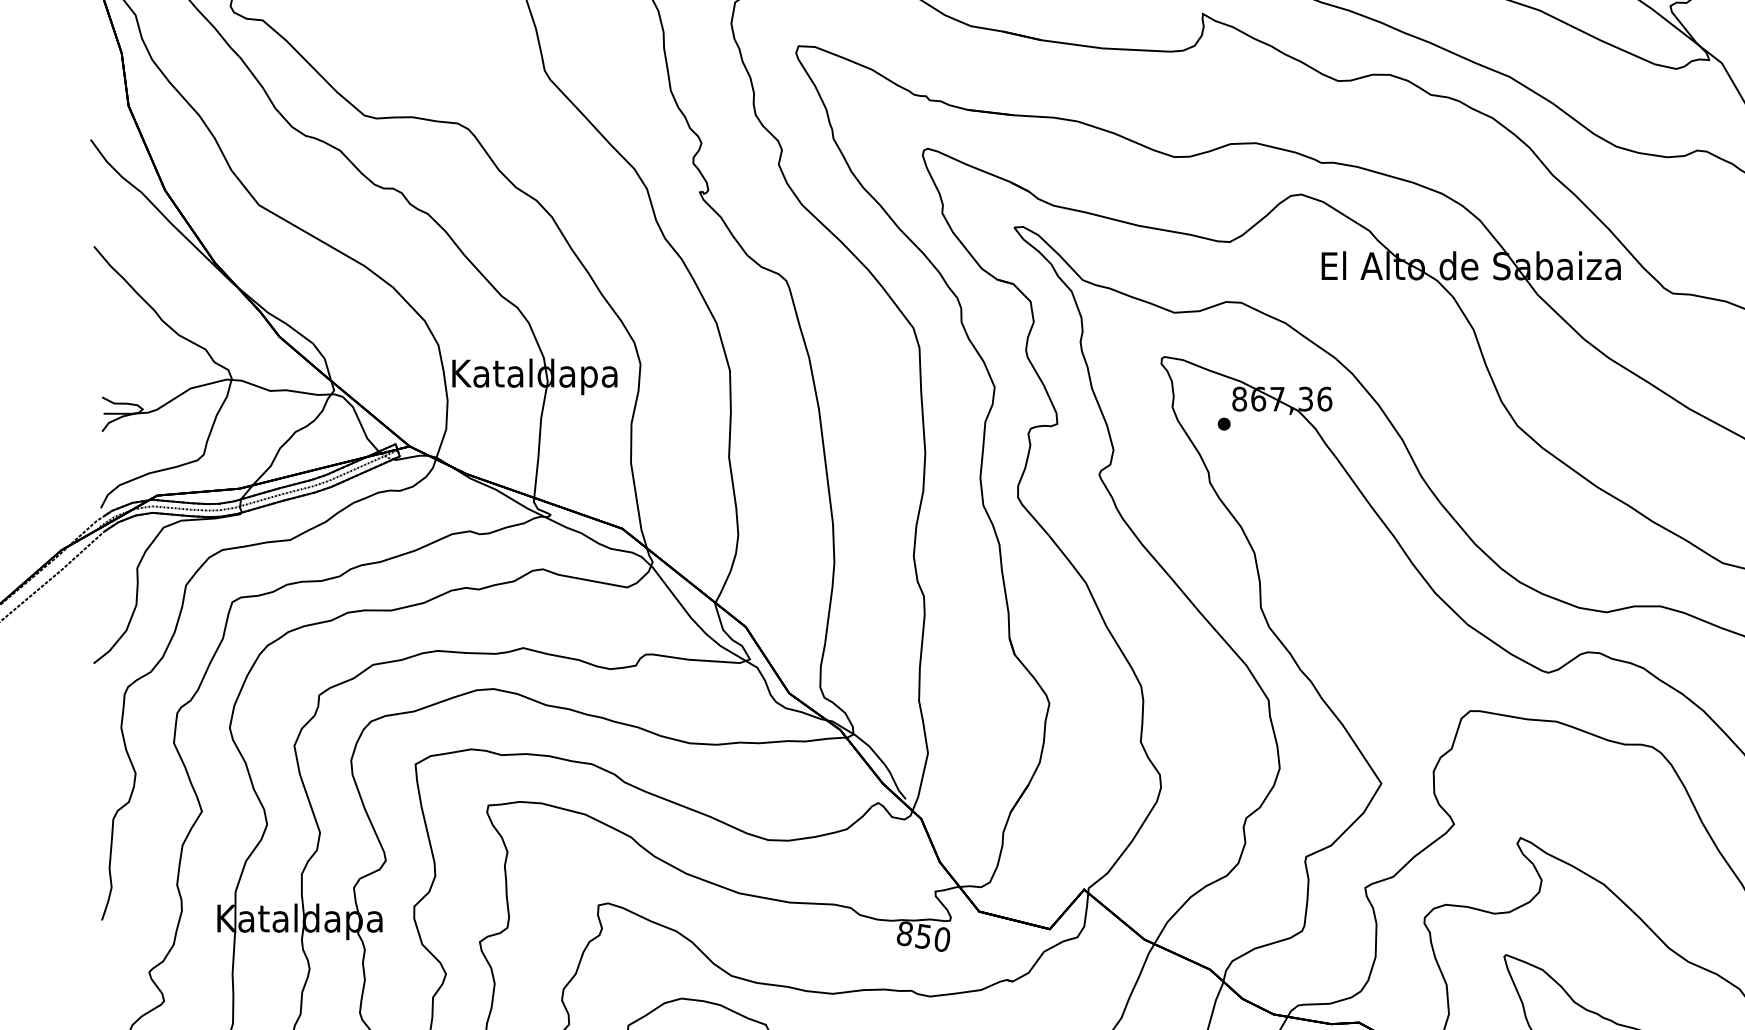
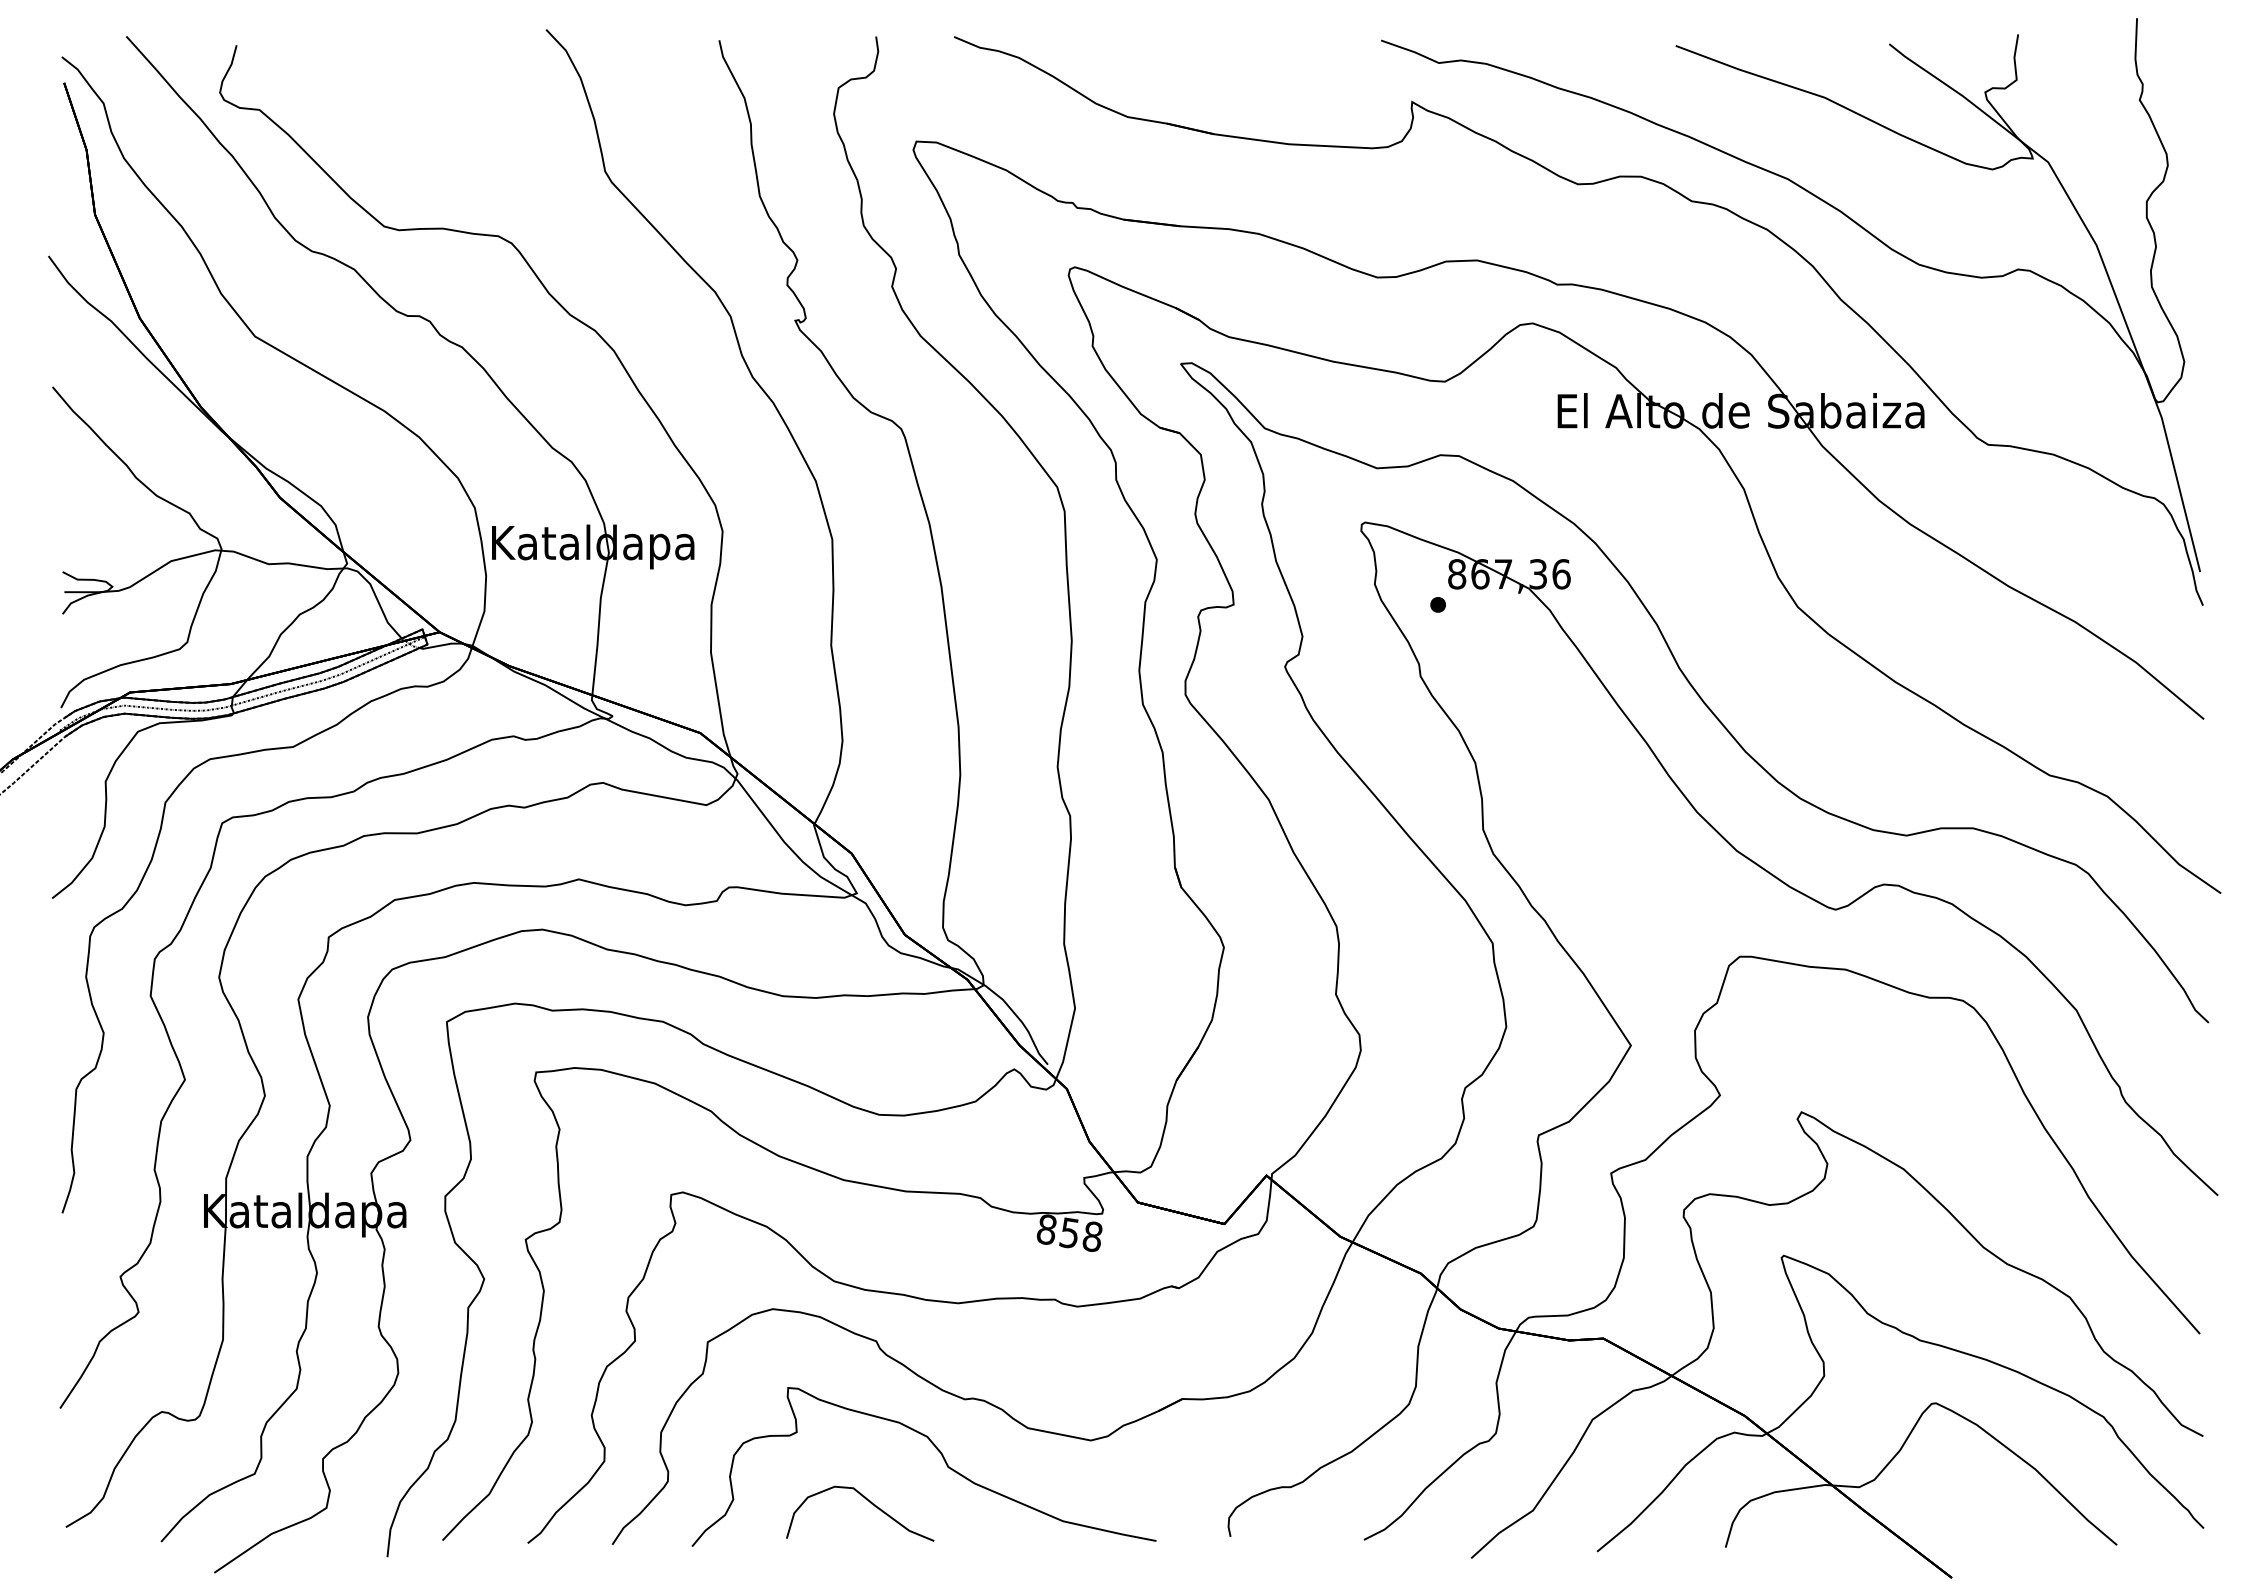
text: (942, 939) -> (1092, 1236), 850 -> 858

